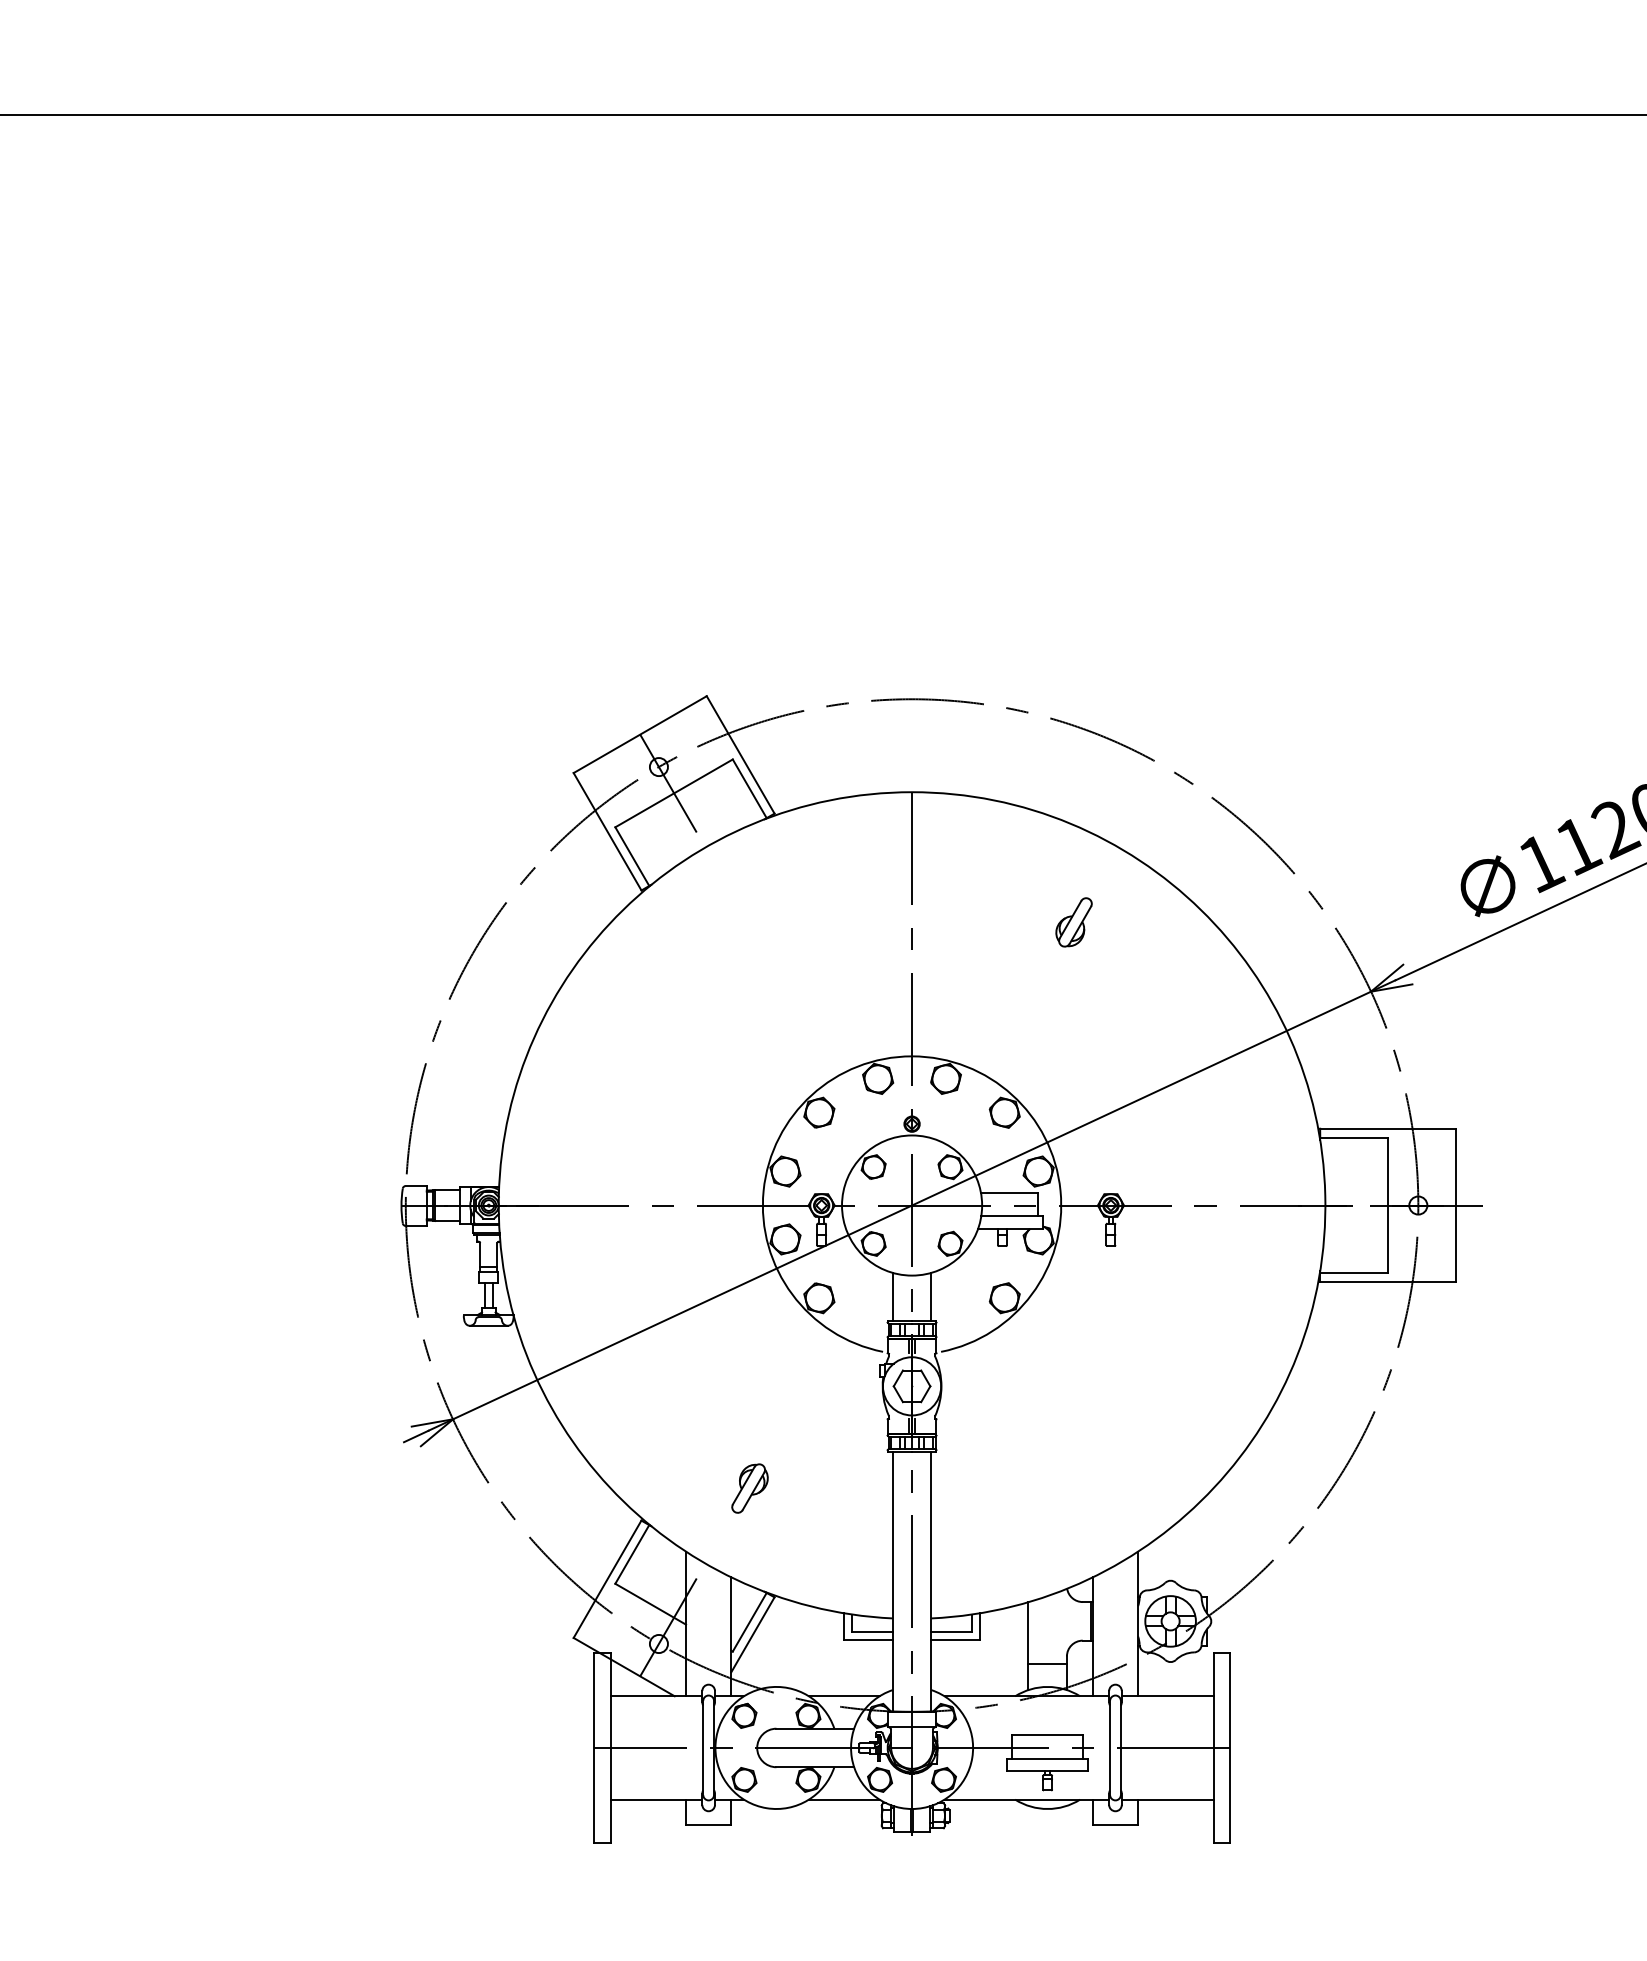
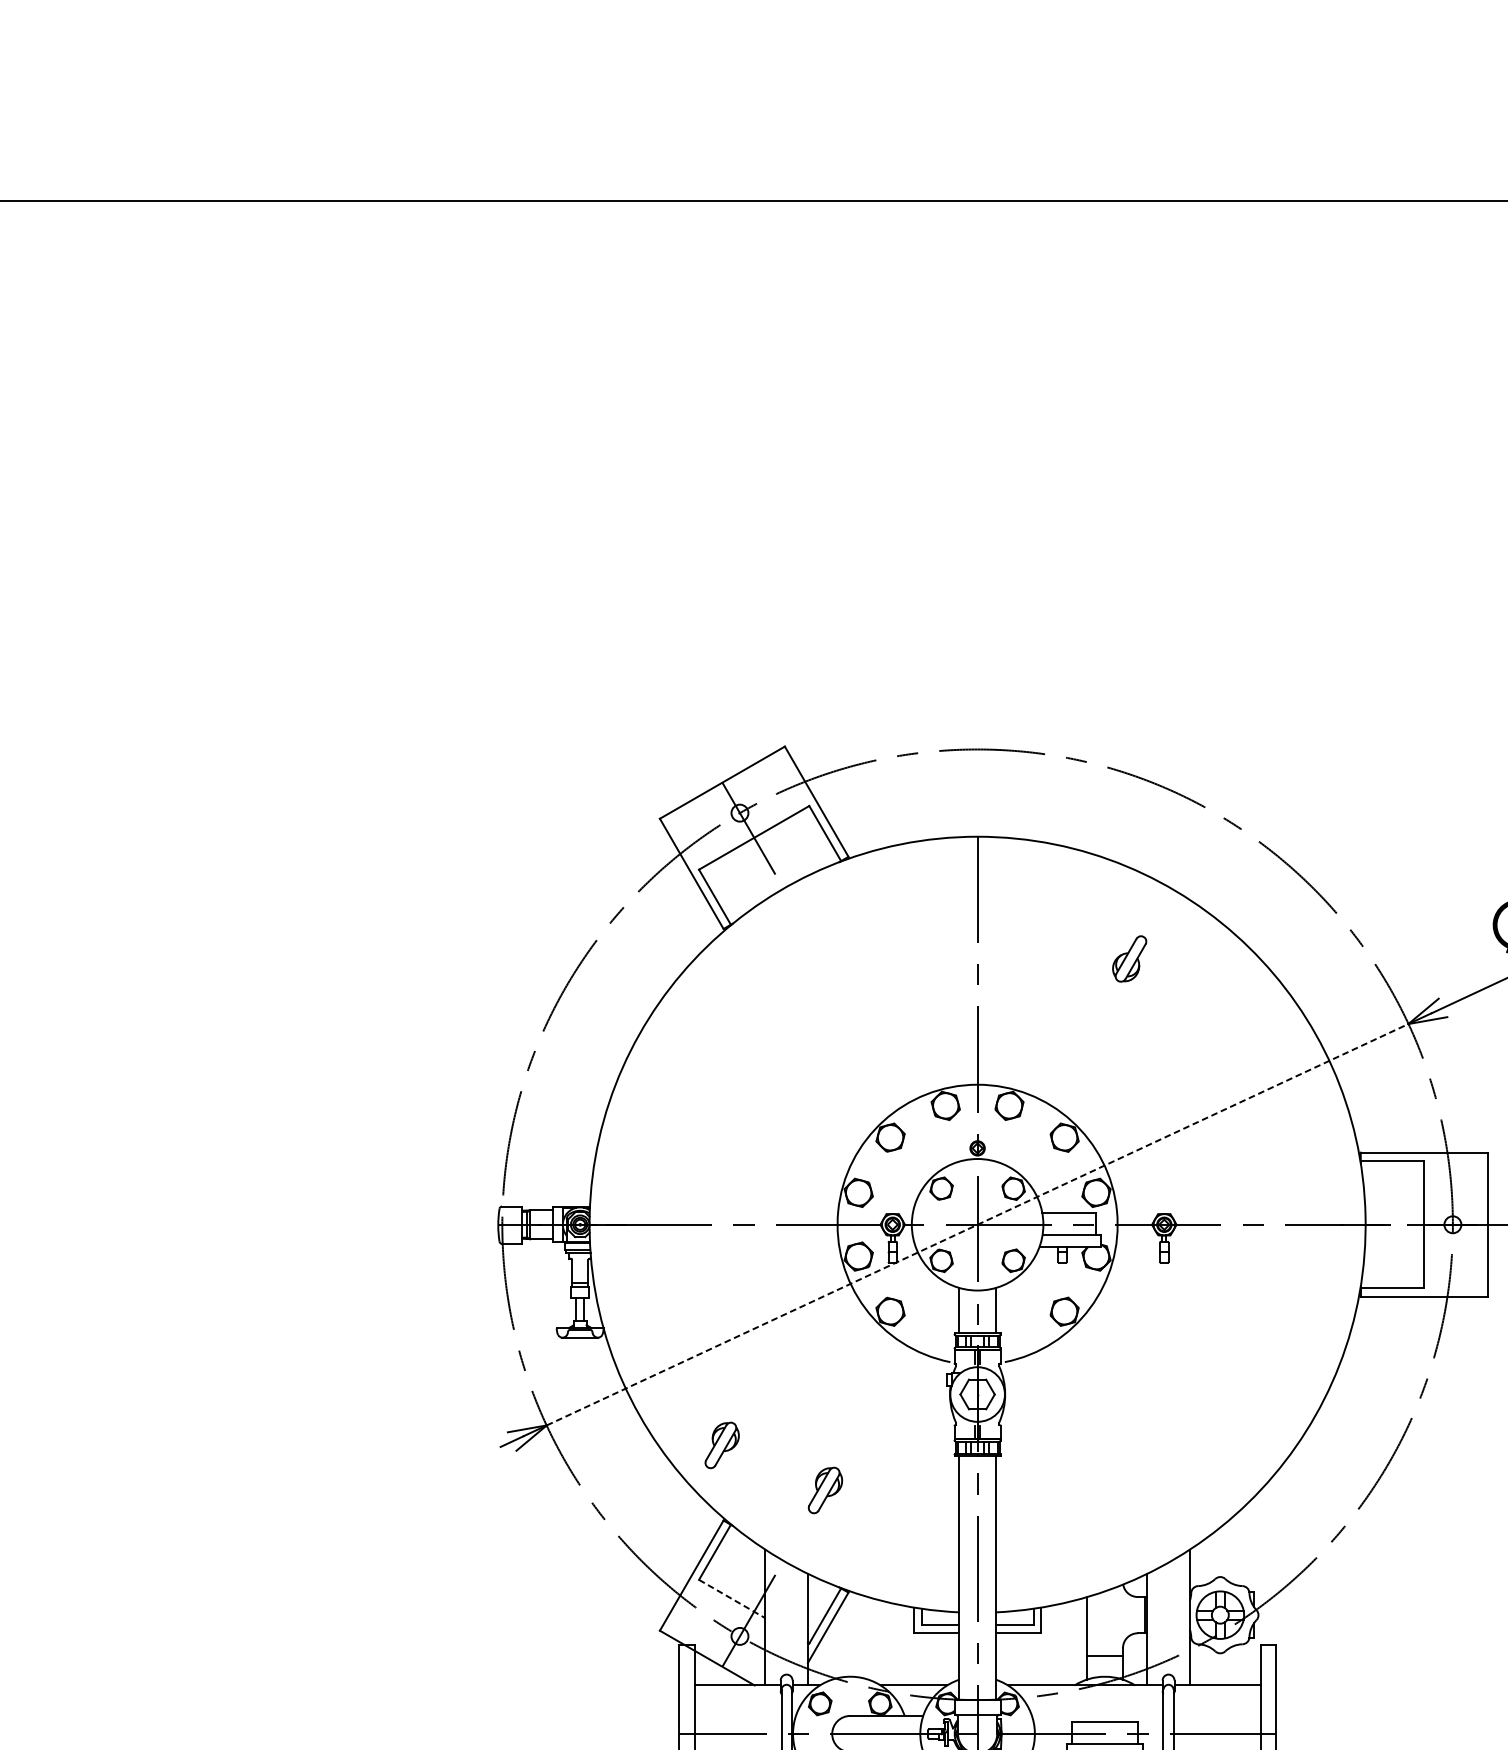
line: (912, 1205) -> (978, 1224), solid -> dashed
part: (639, 1440) -> (721, 1445), added
line: (650, 1604) -> (732, 1599), solid -> dashed

